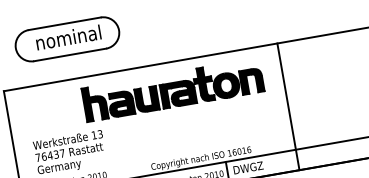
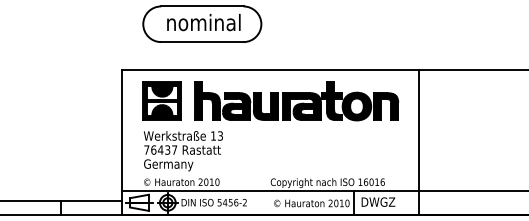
part: (172, 90) -> (296, 101), moved
line: (288, 106) -> (418, 141), moved
part: (43, 112) -> (161, 100), added

